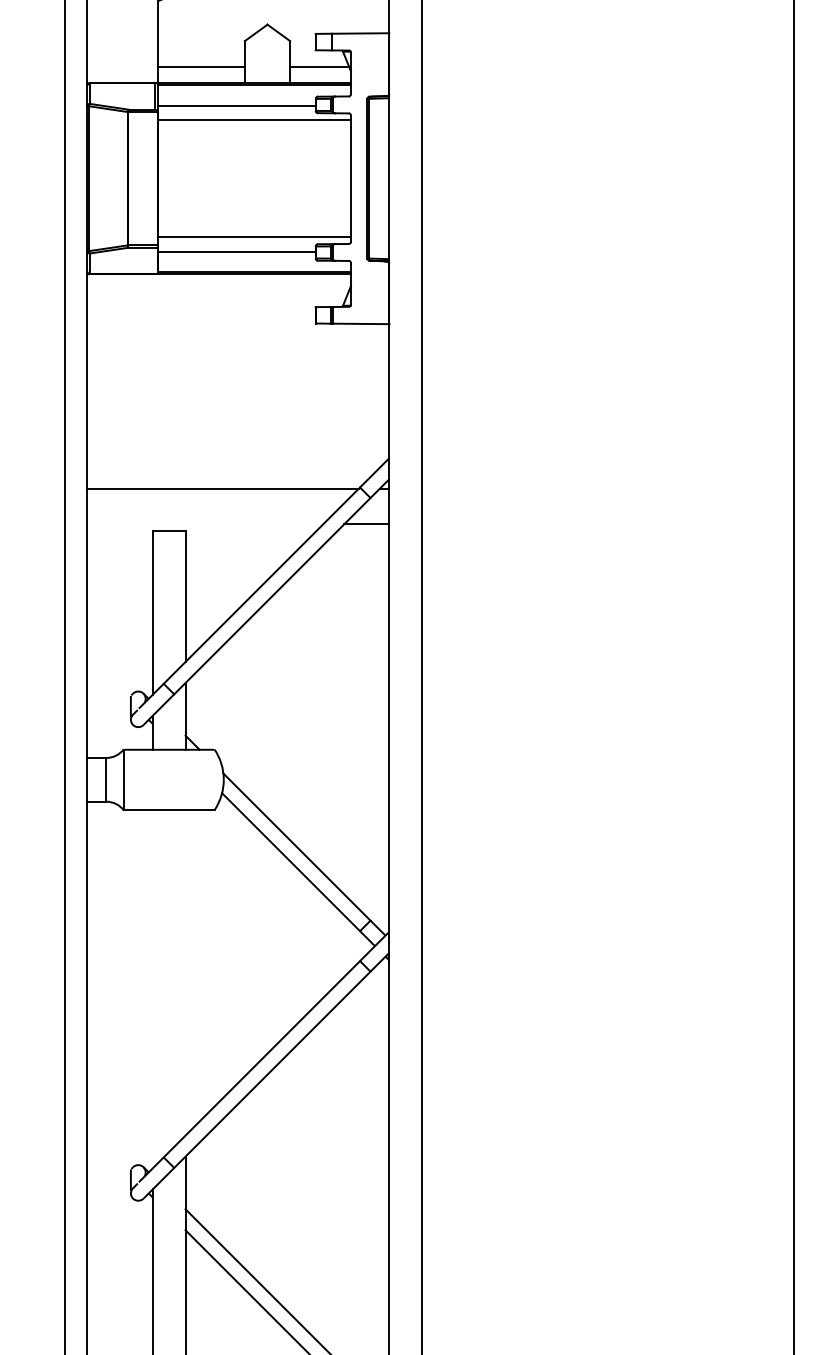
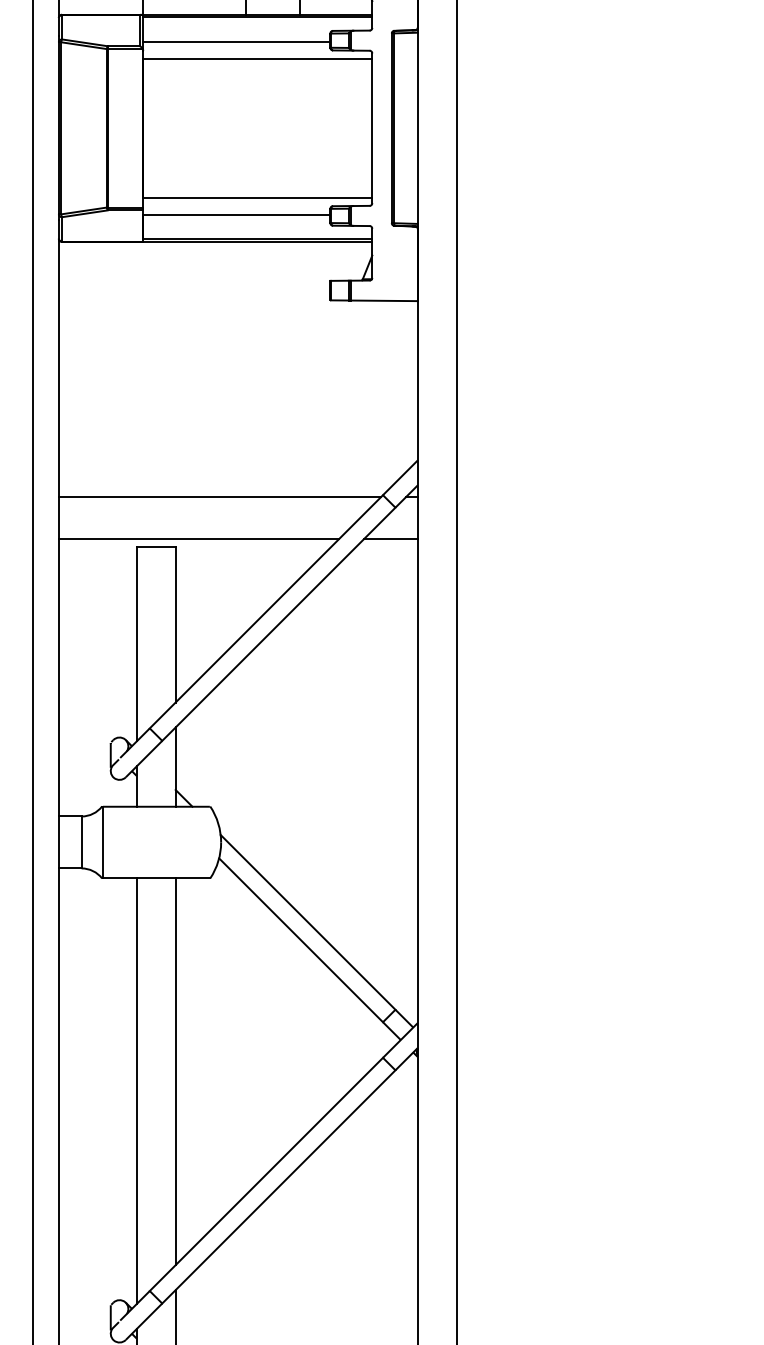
line: (205, 524) -> (199, 539), added
line: (185, 972) -> (175, 1071), added
line: (152, 988) -> (136, 1090), added

